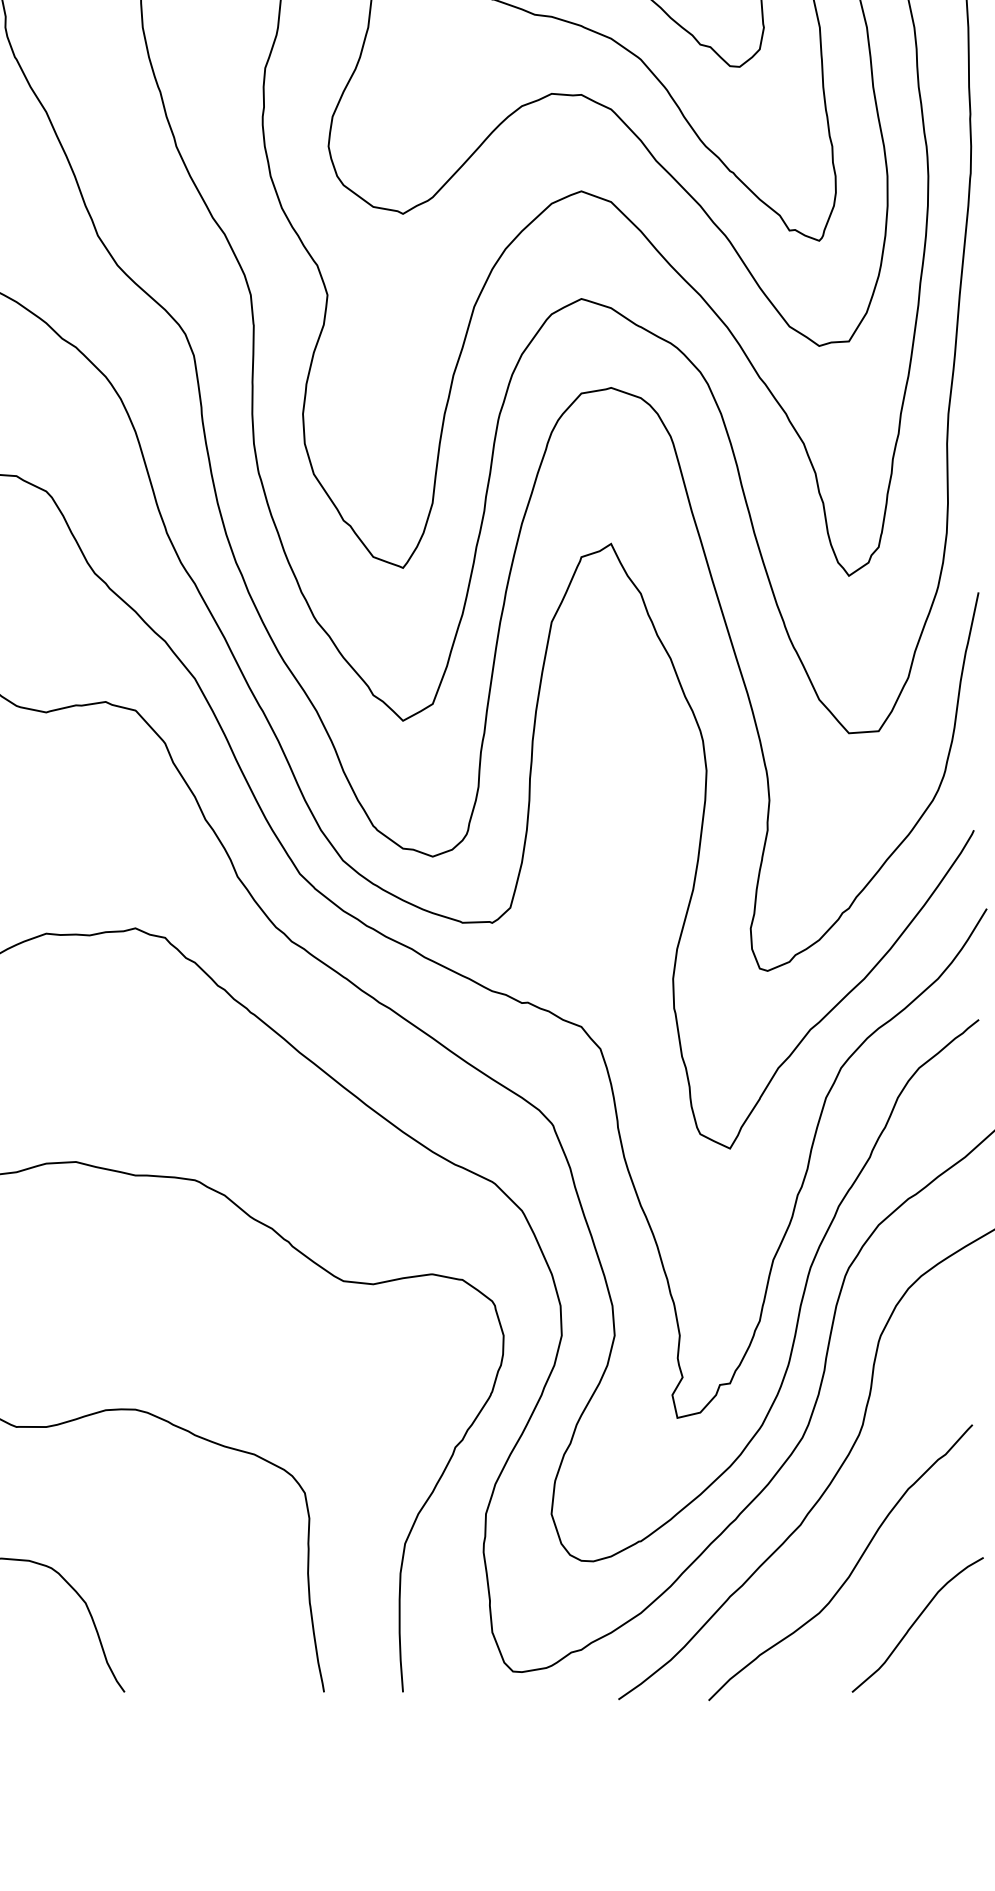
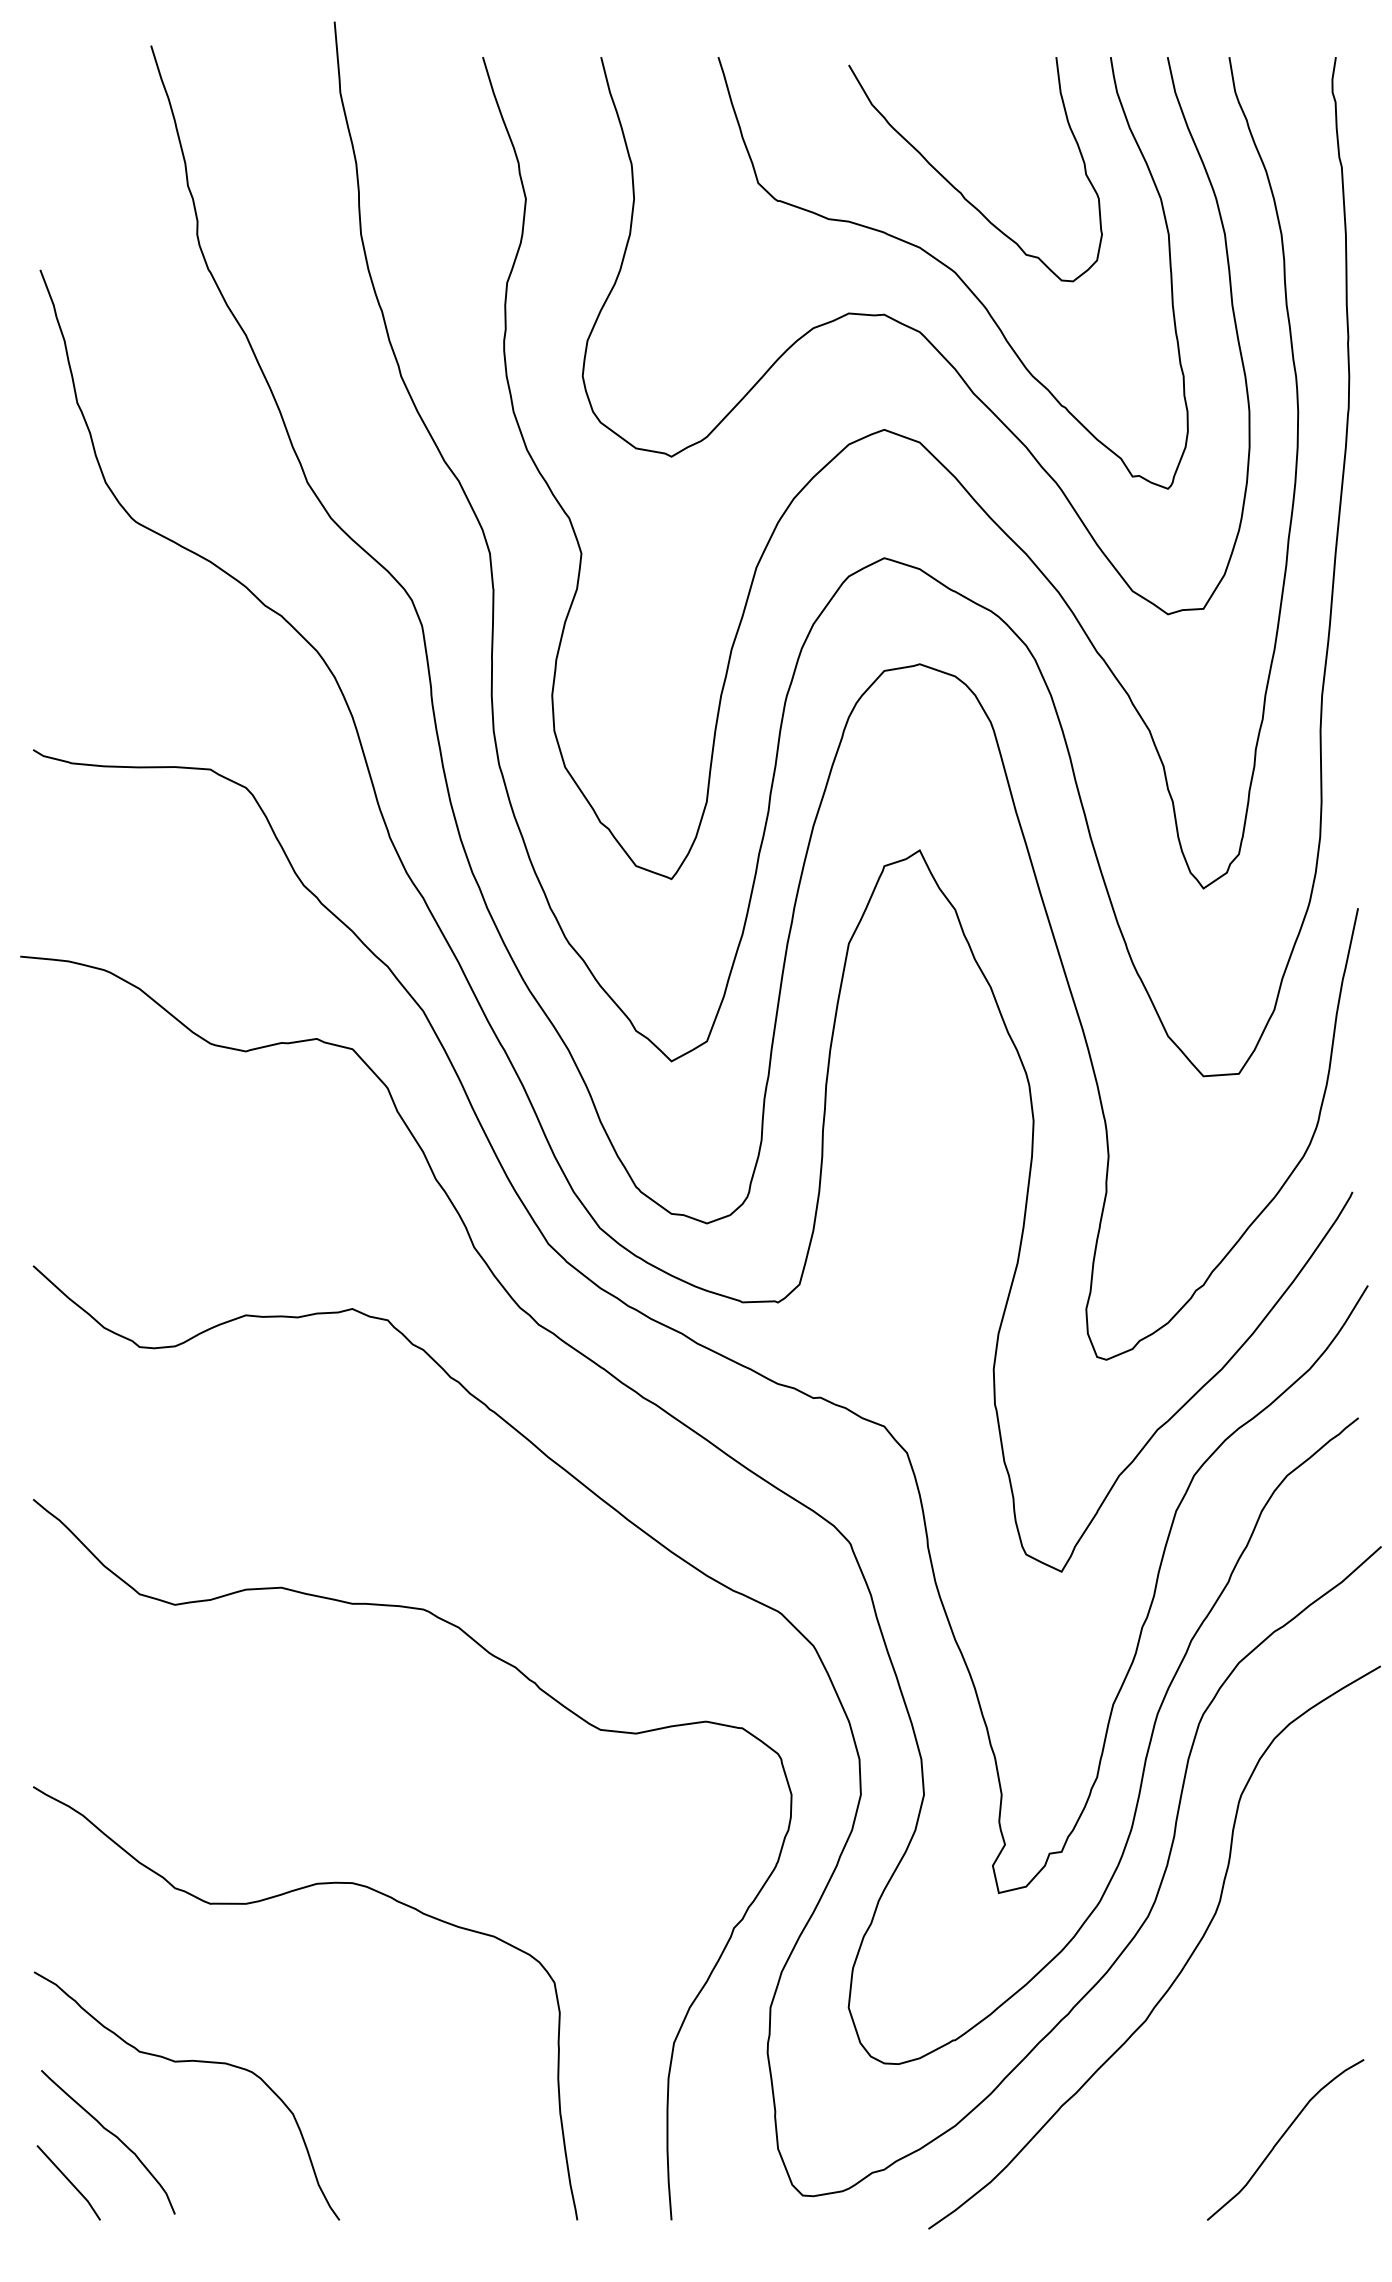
curve: (851, 1570) -> (1206, 2075), removed

